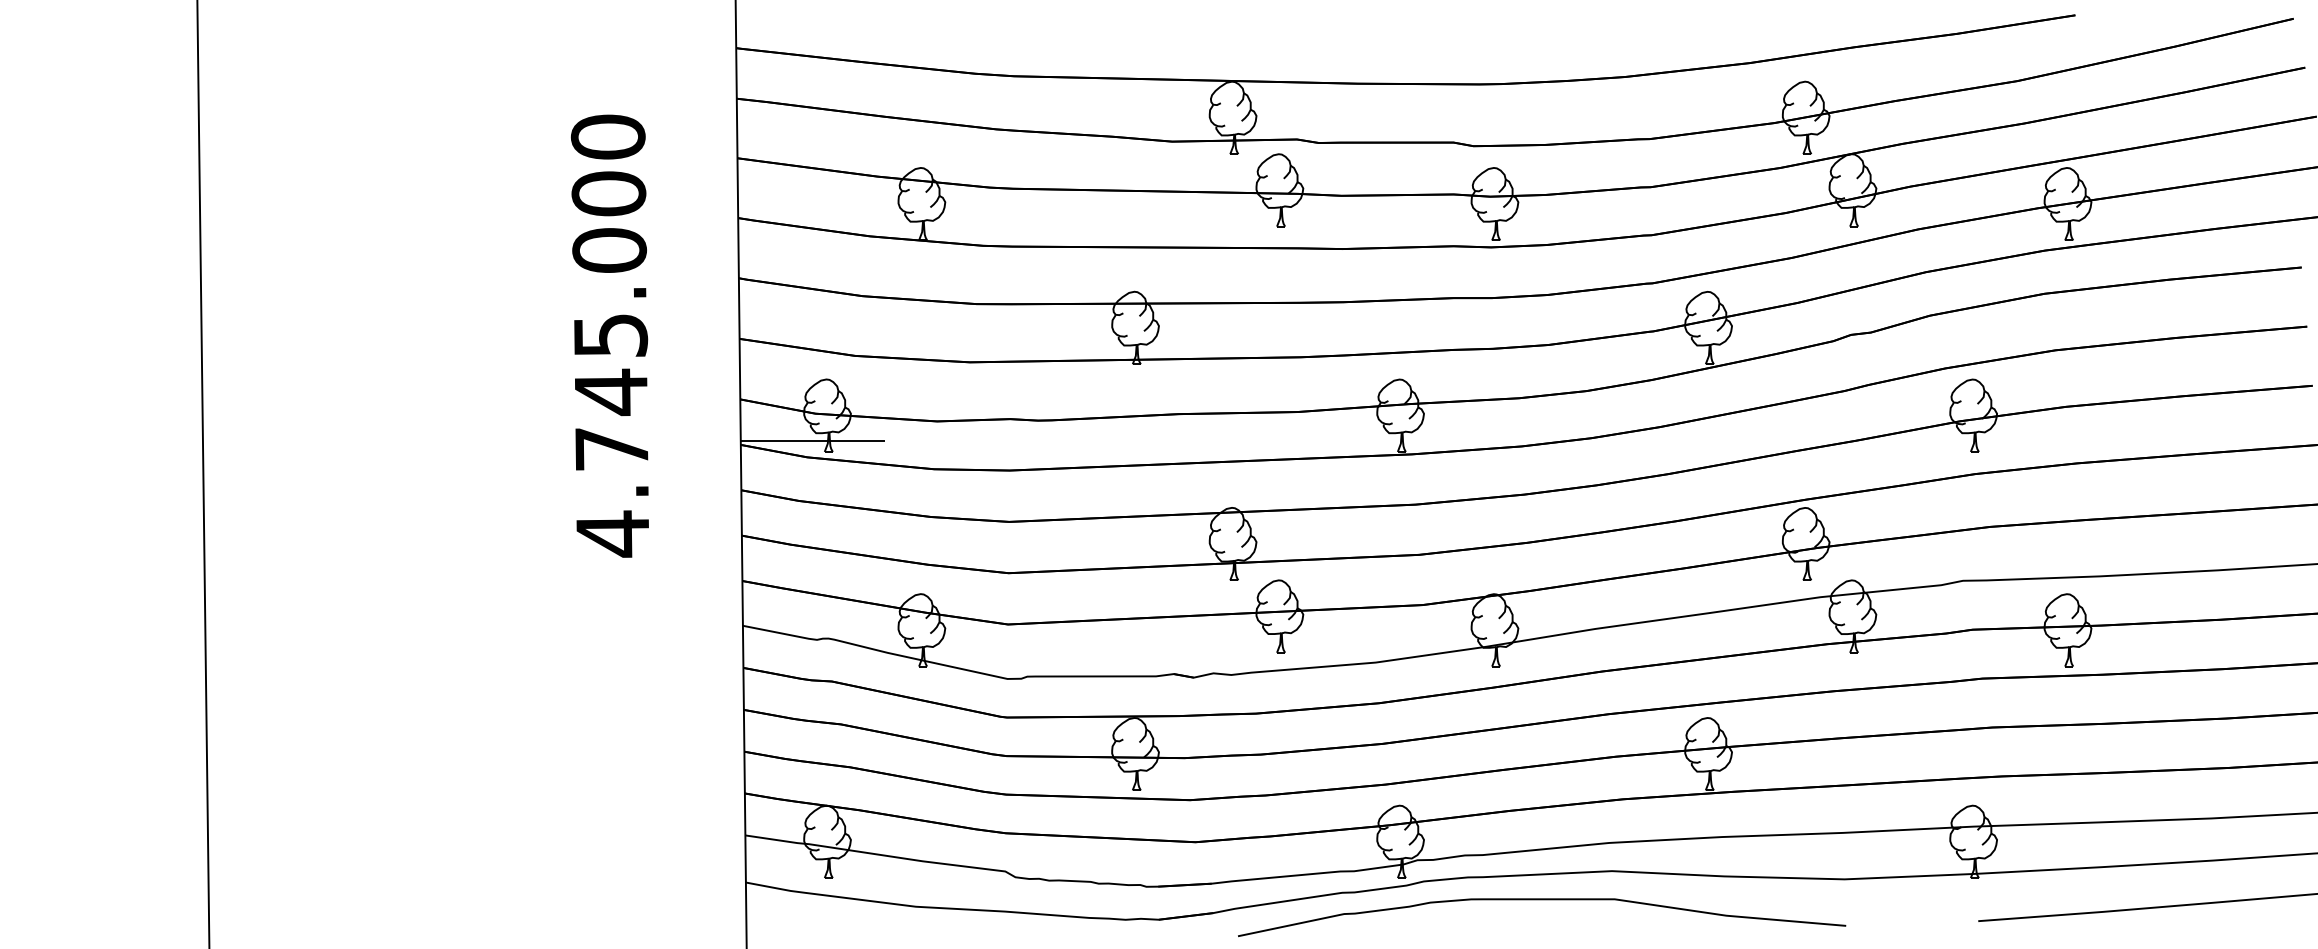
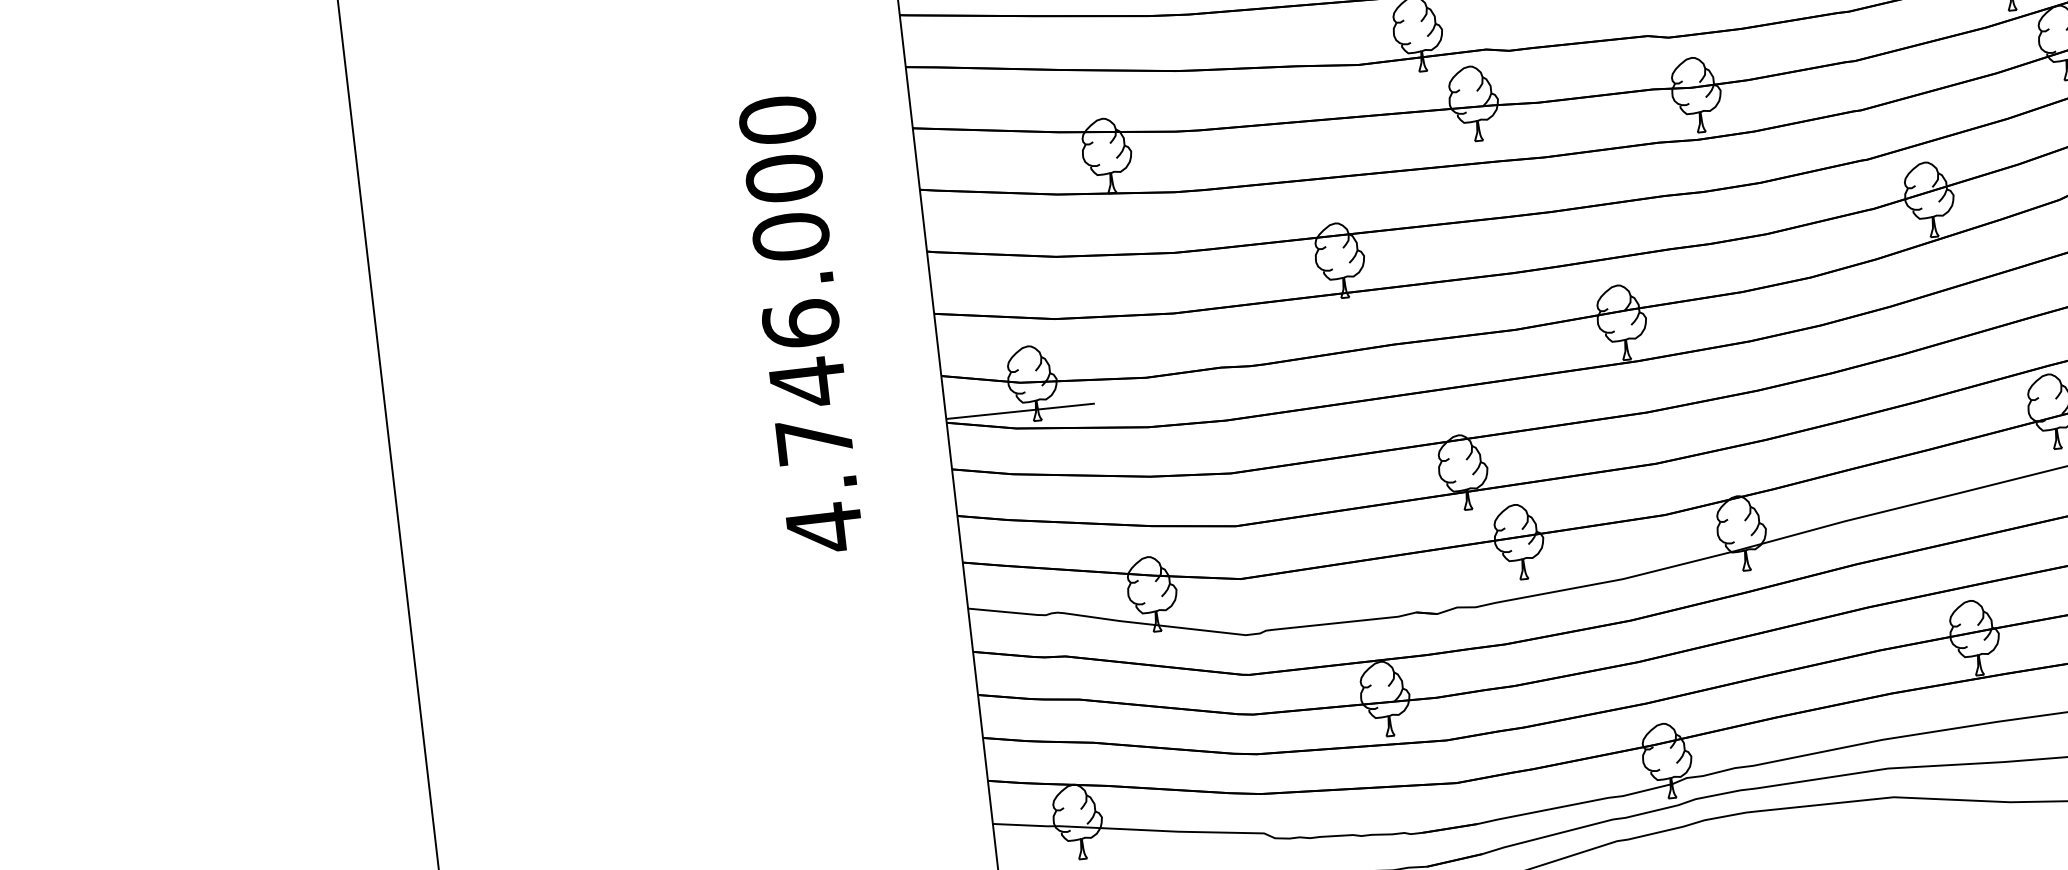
text: (610, 334) -> (800, 323), 4.745.000 -> 4.746.000

